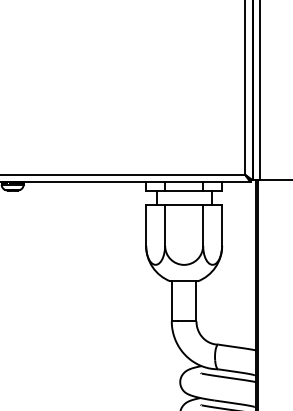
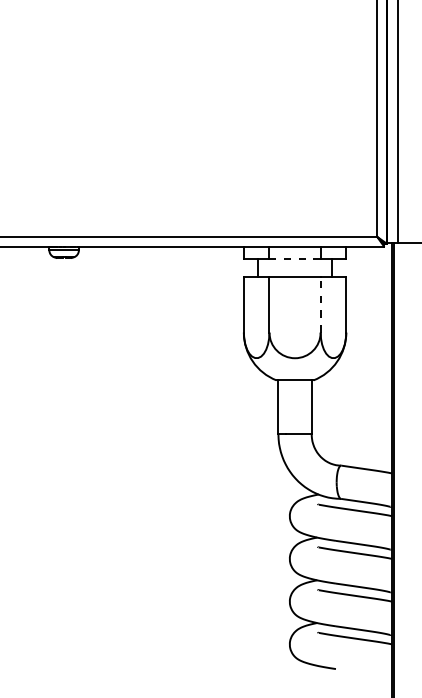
line: (184, 190) -> (295, 258), solid -> dashed
line: (203, 225) -> (320, 304), solid -> dashed

